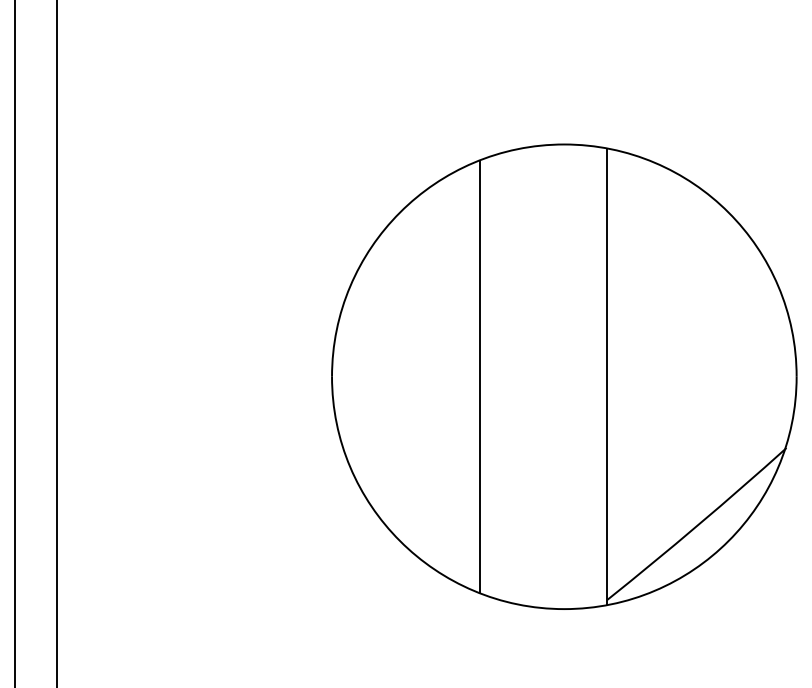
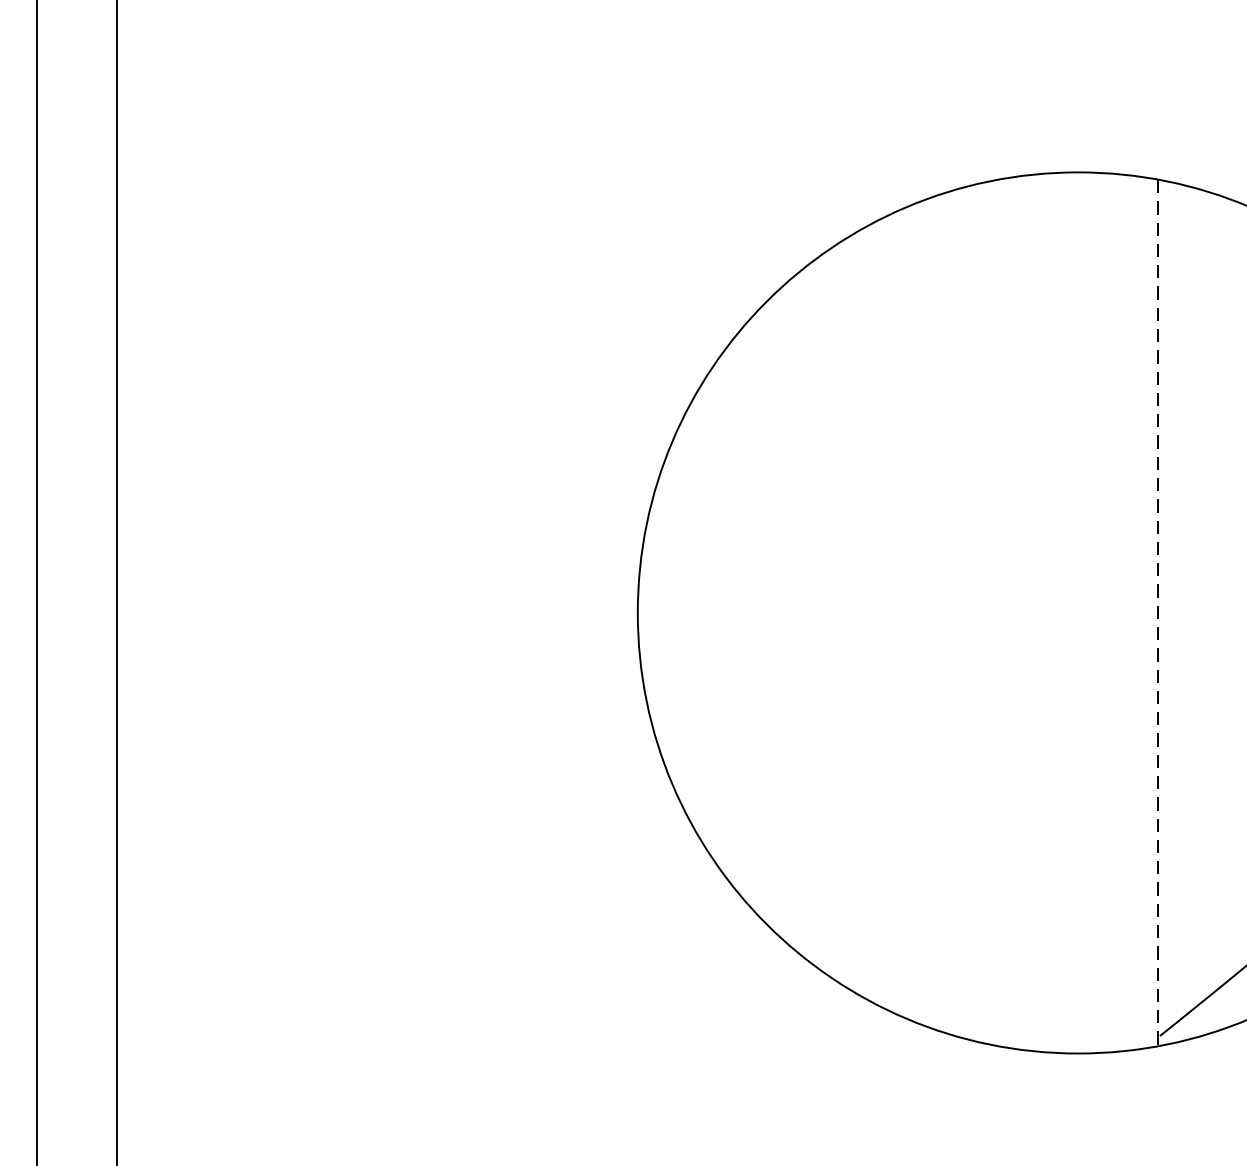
line: (479, 376) -> (917, 612), removed
line: (606, 377) -> (1158, 614), solid -> dashed

